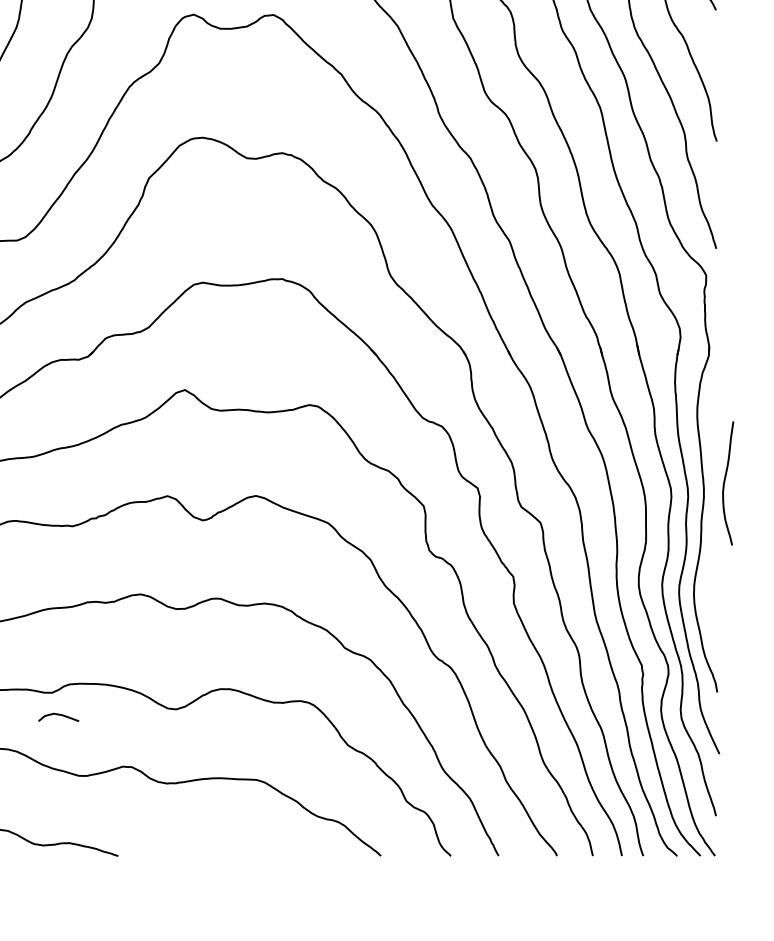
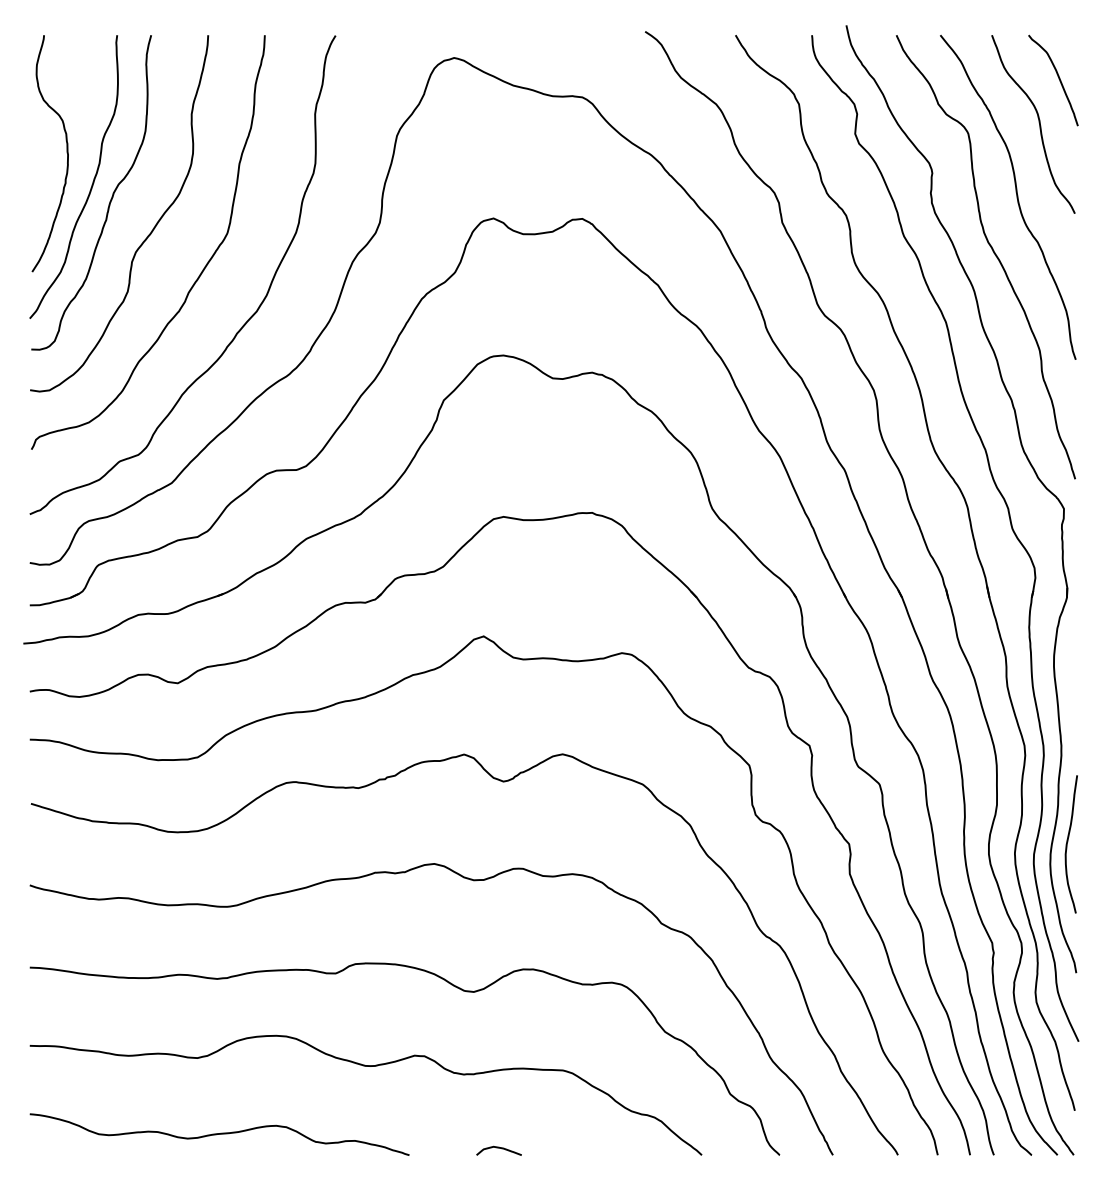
curve: (724, 483) -> (1067, 844), moved
curve: (58, 715) -> (498, 1148), moved

